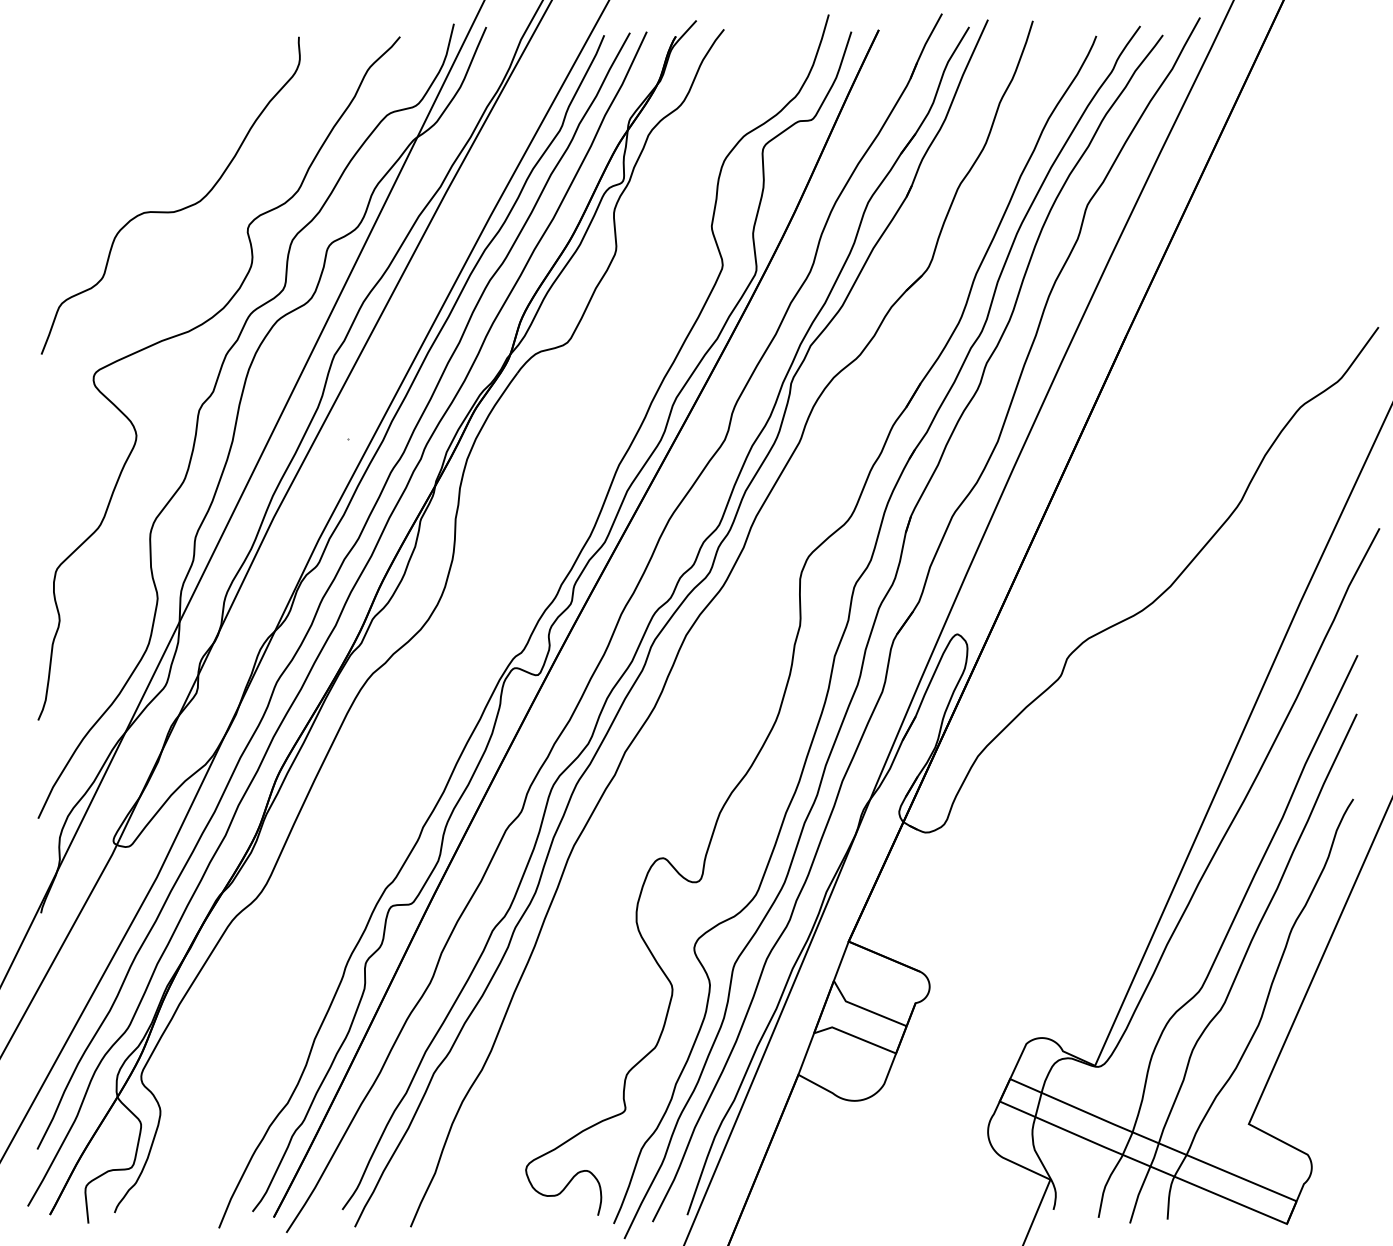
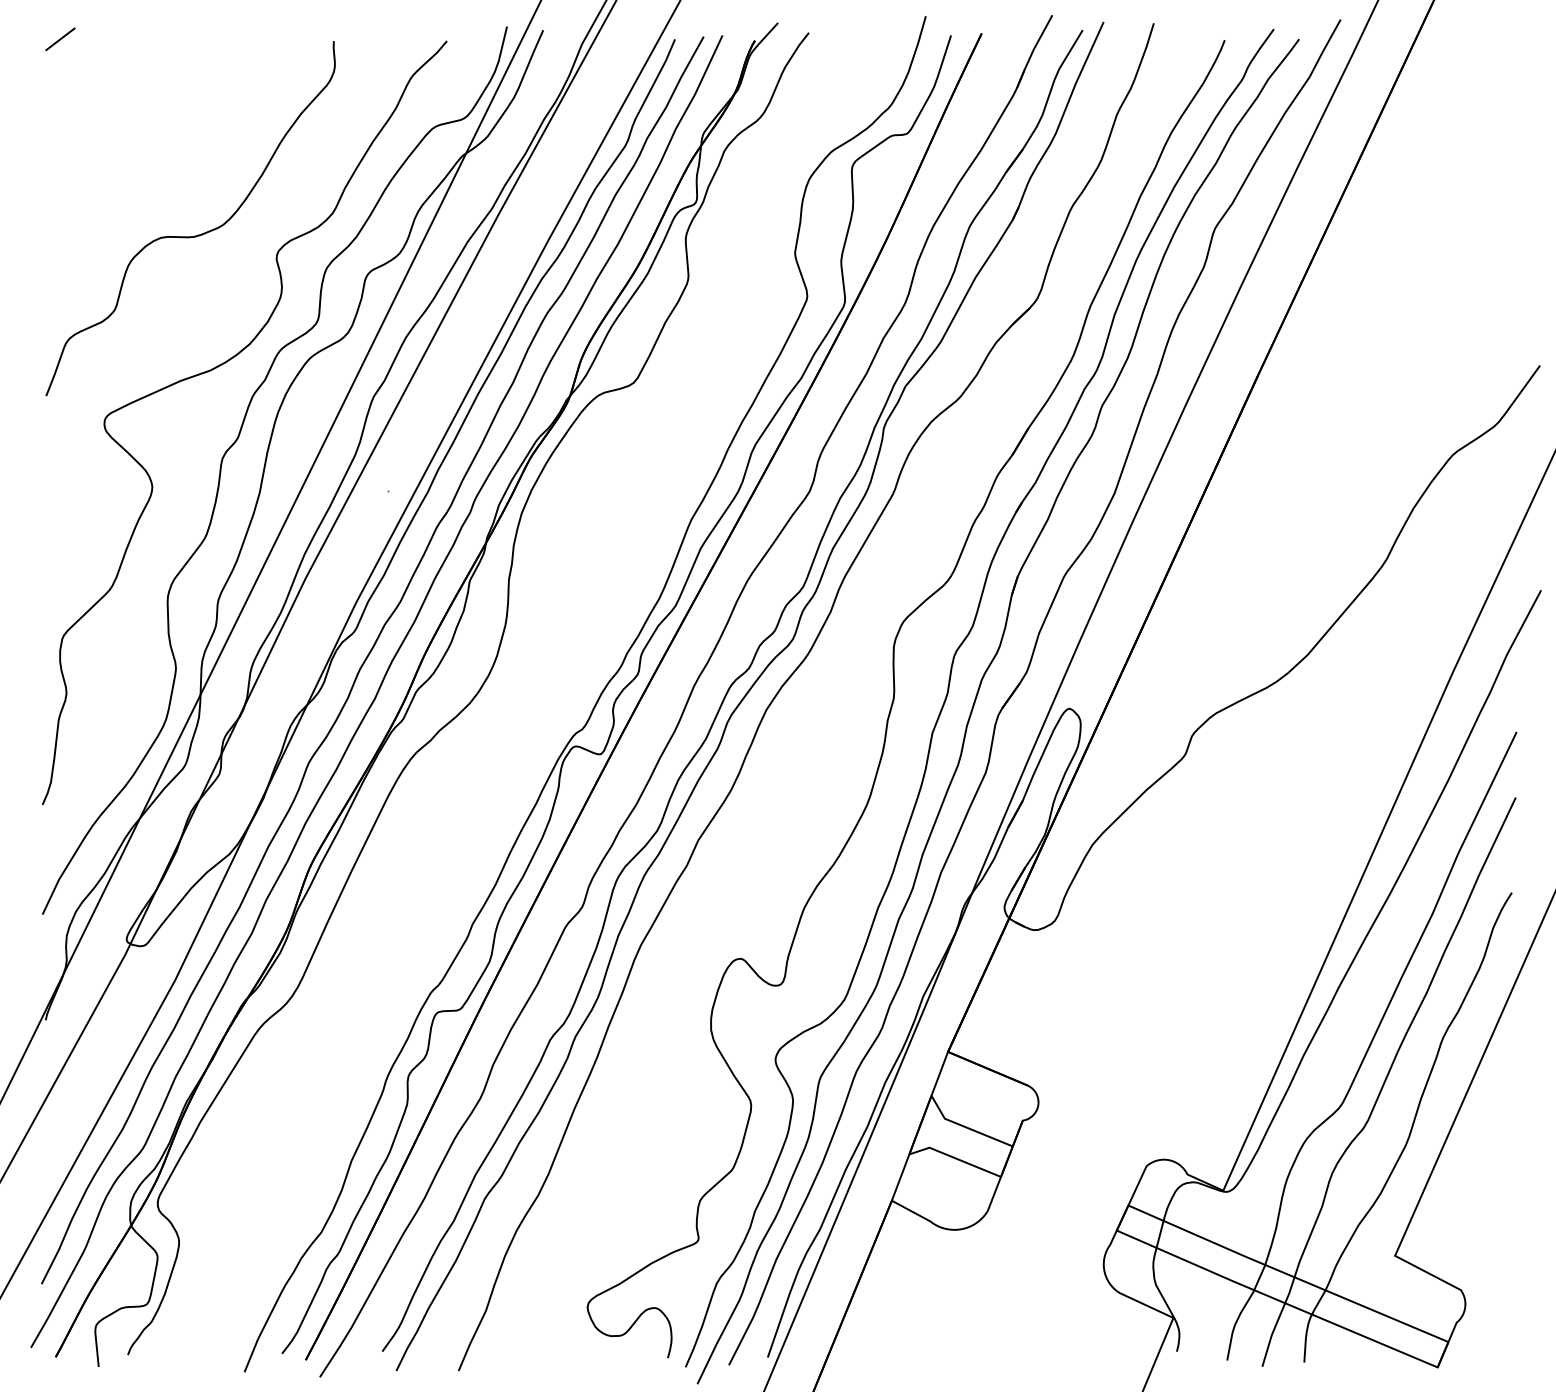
line: (54, 35) -> (60, 39), added

